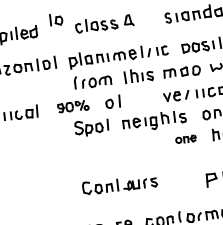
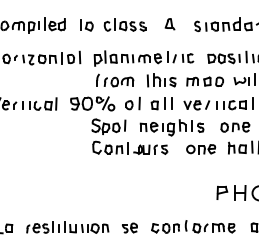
part: (55, 20) -> (86, 25), moved
part: (128, 20) -> (169, 24), moved
part: (141, 98) -> (161, 103), added
part: (72, 106) -> (92, 103), size x1.43
part: (186, 139) -> (201, 149), size x1.43
part: (120, 184) -> (130, 147), moved

